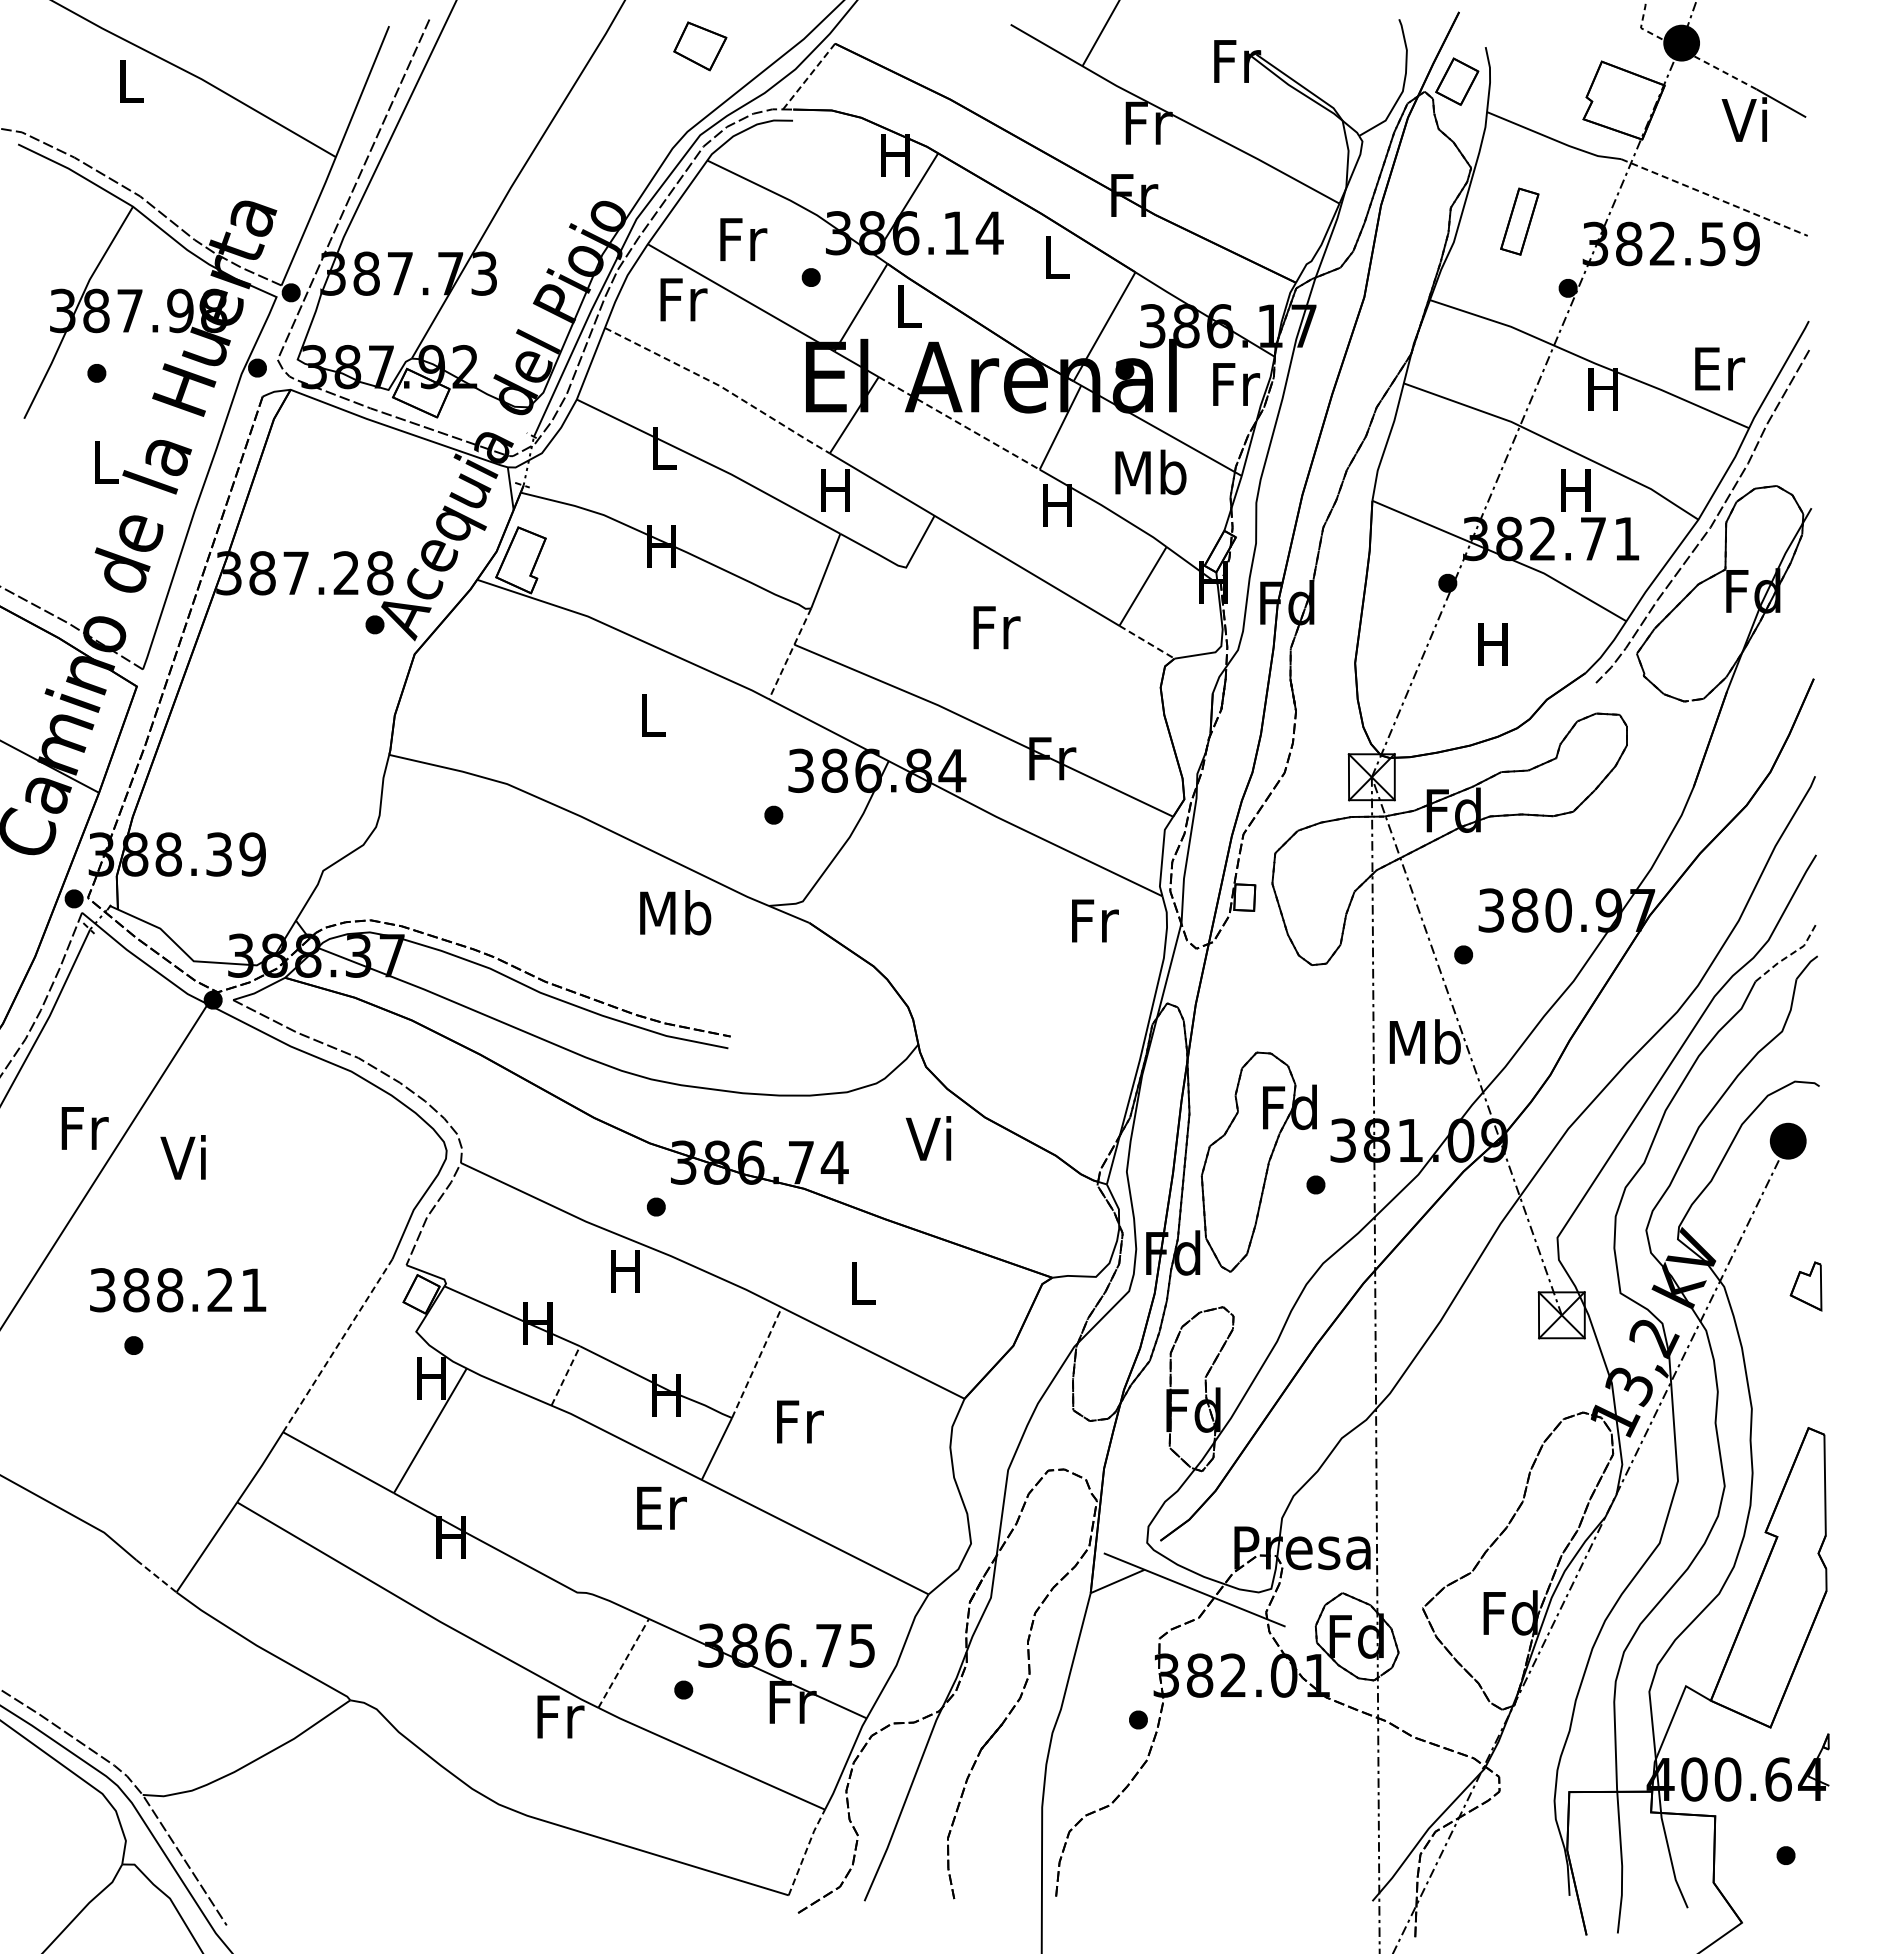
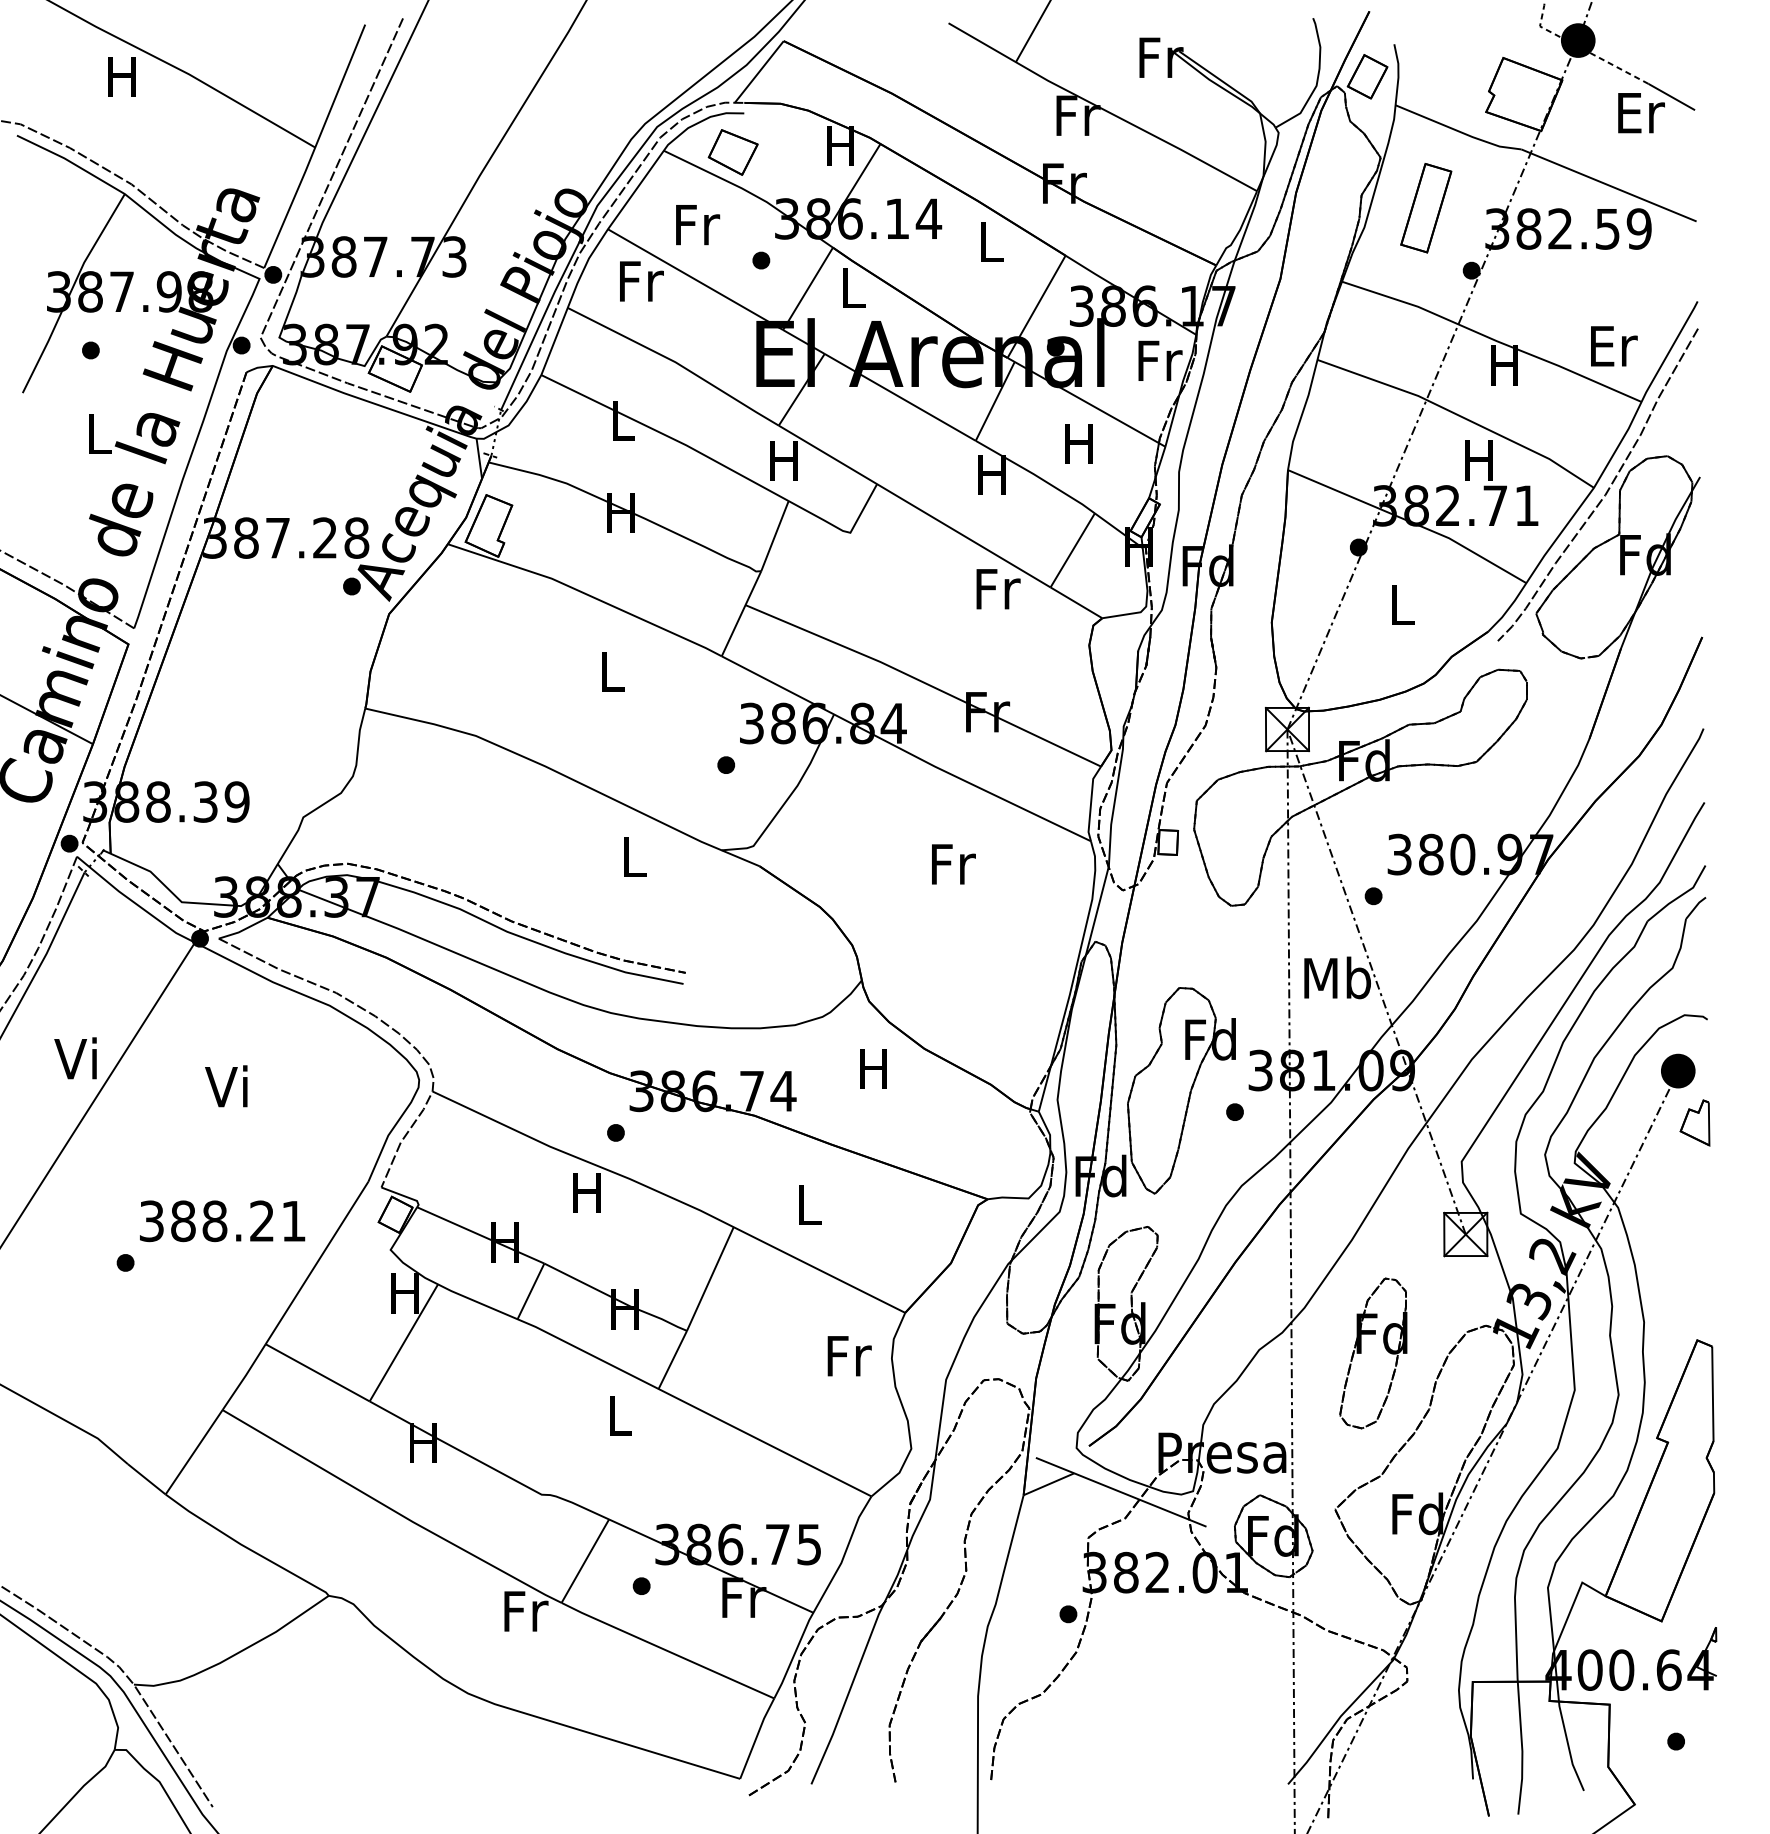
part: (700, 46) -> (733, 152), moved
line: (809, 76) -> (759, 71), dashed -> solid
text: (129, 81) -> (121, 76), L -> H
text: (1747, 119) -> (1640, 112), Vi -> Er
line: (1714, 197) -> (1609, 185), dashed -> solid
part: (1519, 221) -> (1426, 207), size x1.43
line: (720, 386) -> (676, 362), dashed -> solid
line: (959, 423) -> (900, 397), dashed -> solid
text: (1150, 472) -> (1079, 443), Mb -> H
text: (996, 627) -> (998, 588), moved
line: (1147, 642) -> (1076, 603), dashed -> solid
text: (1492, 644) -> (1400, 604), H -> L
line: (789, 654) -> (740, 614), dashed -> solid
text: (675, 912) -> (633, 856), Mb -> L
text: (1095, 920) -> (953, 863), moved
line: (1790, 954) -> (1680, 895), dashed -> solid
text: (82, 1127) -> (77, 1058), Fr -> Vi
text: (928, 1138) -> (871, 1068), Vi -> H
text: (182, 1157) -> (225, 1086), moved
part: (1805, 1286) -> (1694, 1123), moved
text: (178, 1290) -> (222, 1221), moved
line: (338, 1345) -> (317, 1262), dashed -> solid
line: (756, 1362) -> (709, 1278), dashed -> solid
line: (565, 1375) -> (530, 1290), dashed -> solid
text: (800, 1421) -> (849, 1355), moved
part: (1475, 1436) -> (1384, 1348), added
text: (661, 1507) -> (620, 1414), Er -> L
line: (156, 1576) -> (146, 1479), dashed -> solid
line: (623, 1662) -> (585, 1560), dashed -> solid
line: (806, 1851) -> (756, 1737), dashed -> solid

